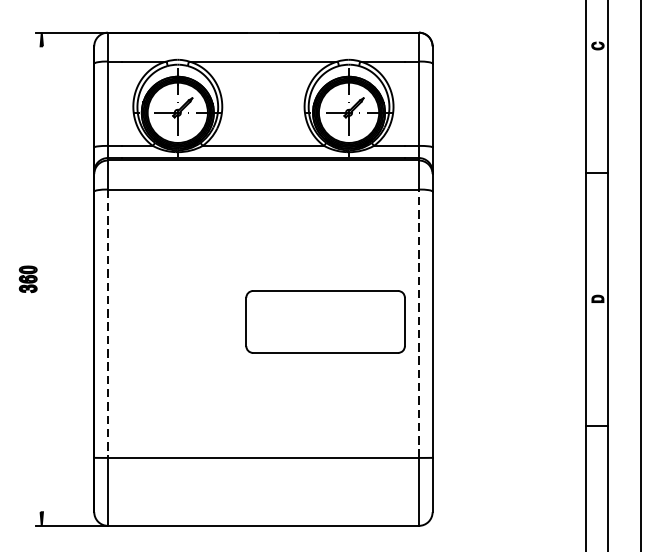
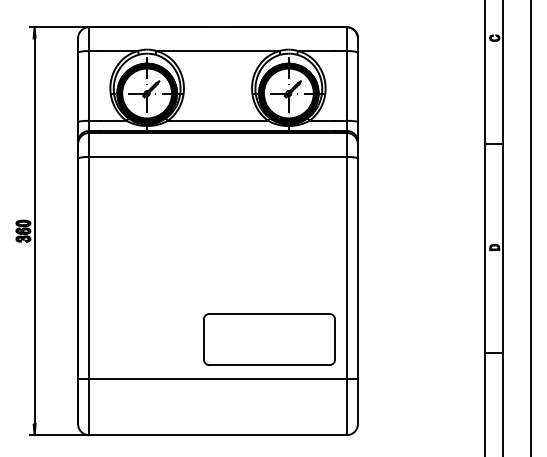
line: (41, 278) -> (34, 230), added
part: (325, 321) -> (269, 339), moved
line: (418, 323) -> (346, 267), dashed -> solid
line: (108, 324) -> (89, 268), dashed -> solid

